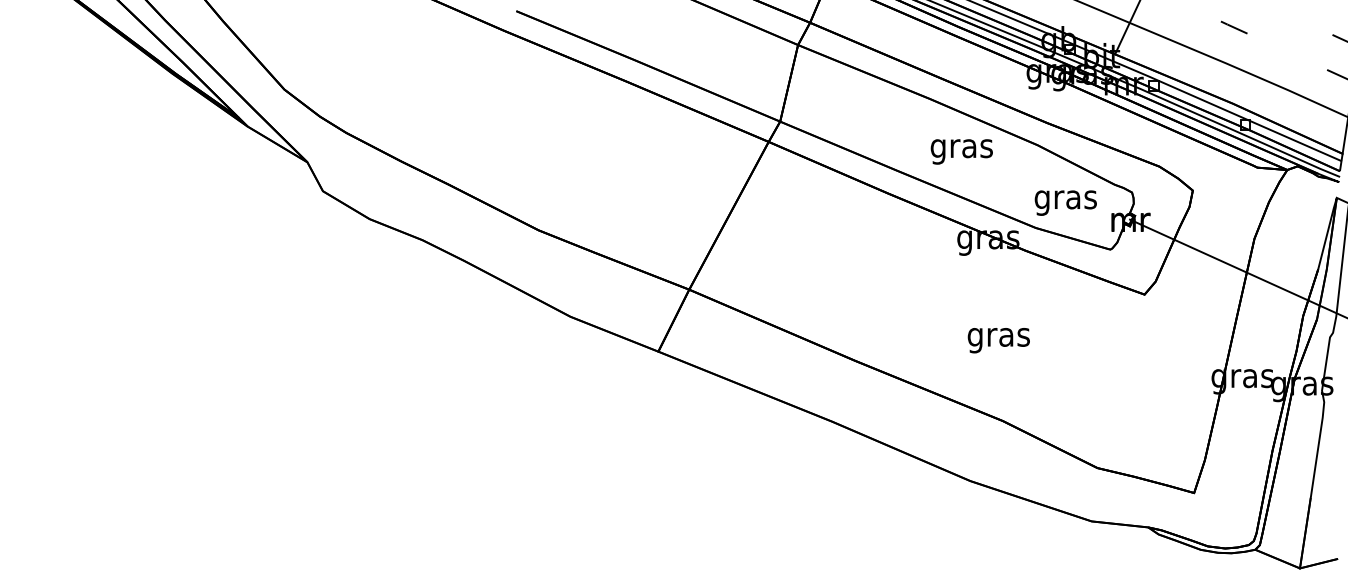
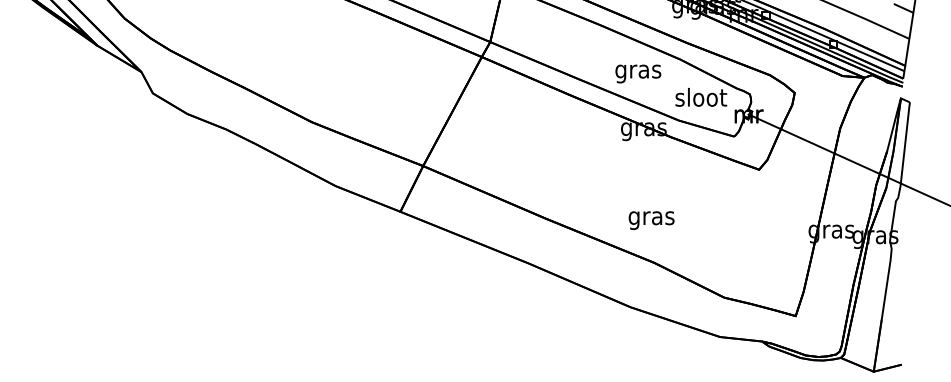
text: (961, 151) -> (638, 73), moved
text: (1066, 199) -> (701, 99), gras -> sloot
text: (998, 340) -> (651, 220), moved

